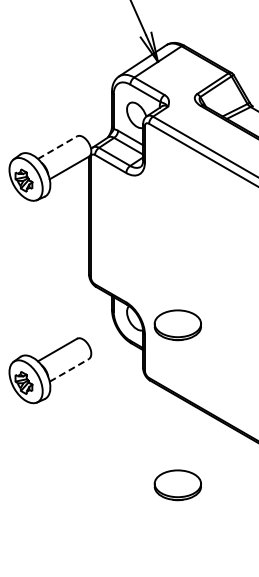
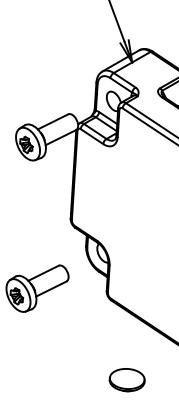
line: (57, 147) -> (53, 121), dashed -> solid
part: (177, 325) -> (134, 260), removed
line: (69, 370) -> (51, 289), dashed -> solid

